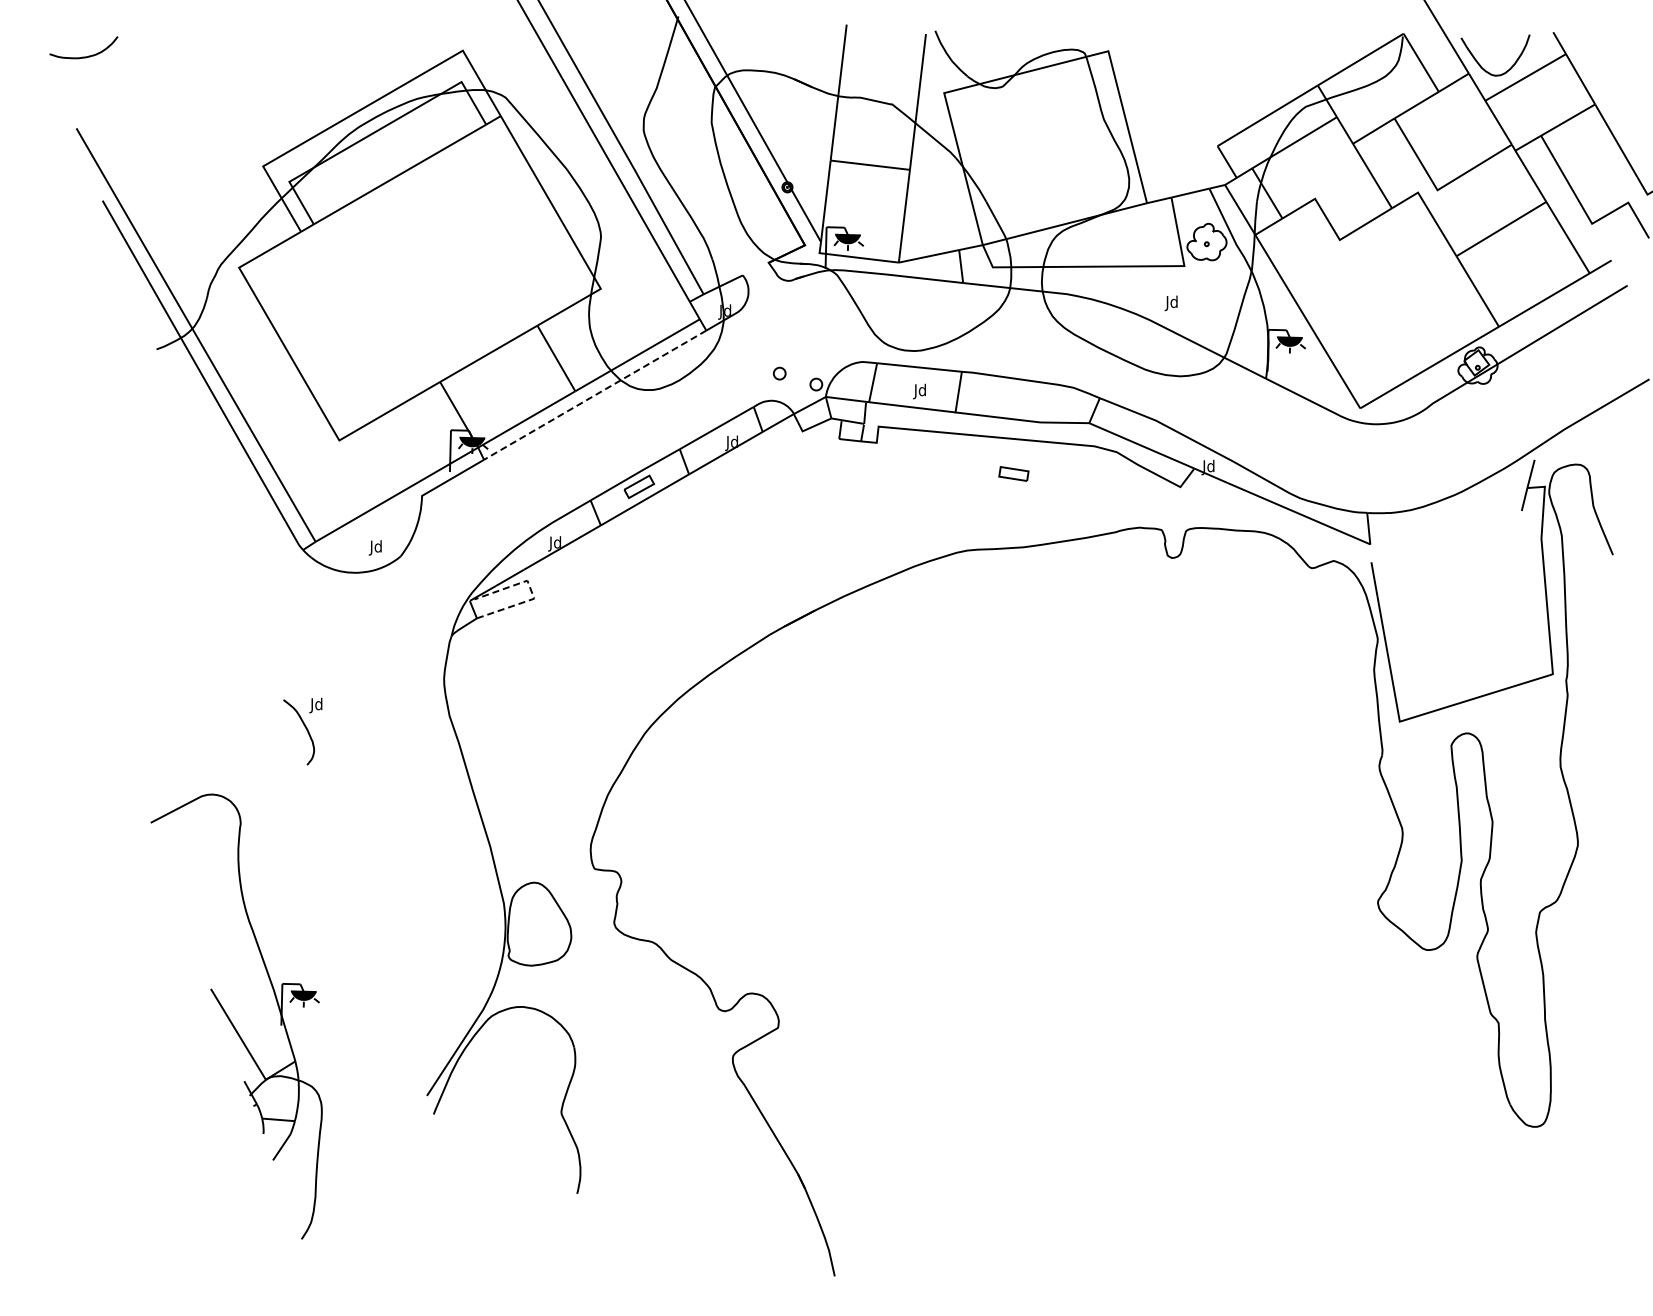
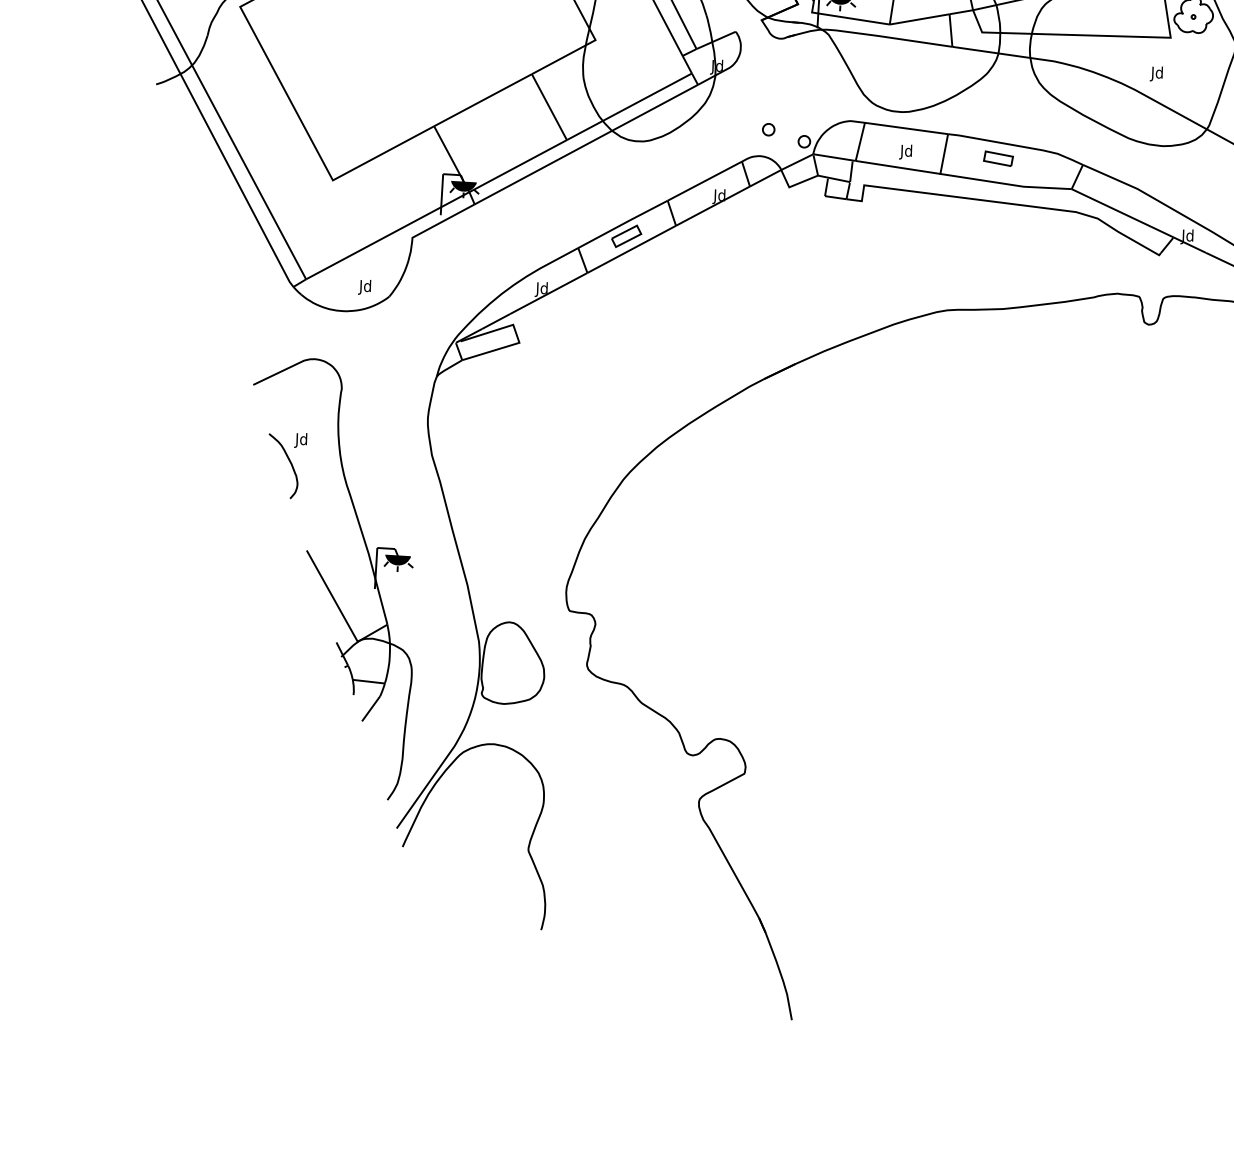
line: (595, 395) -> (586, 144), dashed -> solid
part: (1013, 473) -> (998, 158), moved
line: (531, 591) -> (516, 335), dashed -> solid
part: (231, 1020) -> (325, 582), moved

